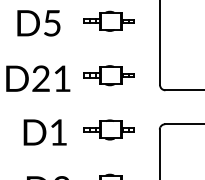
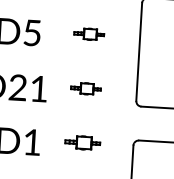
part: (108, 20) -> (88, 33), size x0.6
part: (108, 75) -> (85, 88), size x0.6
part: (108, 129) -> (82, 142), size x0.7

